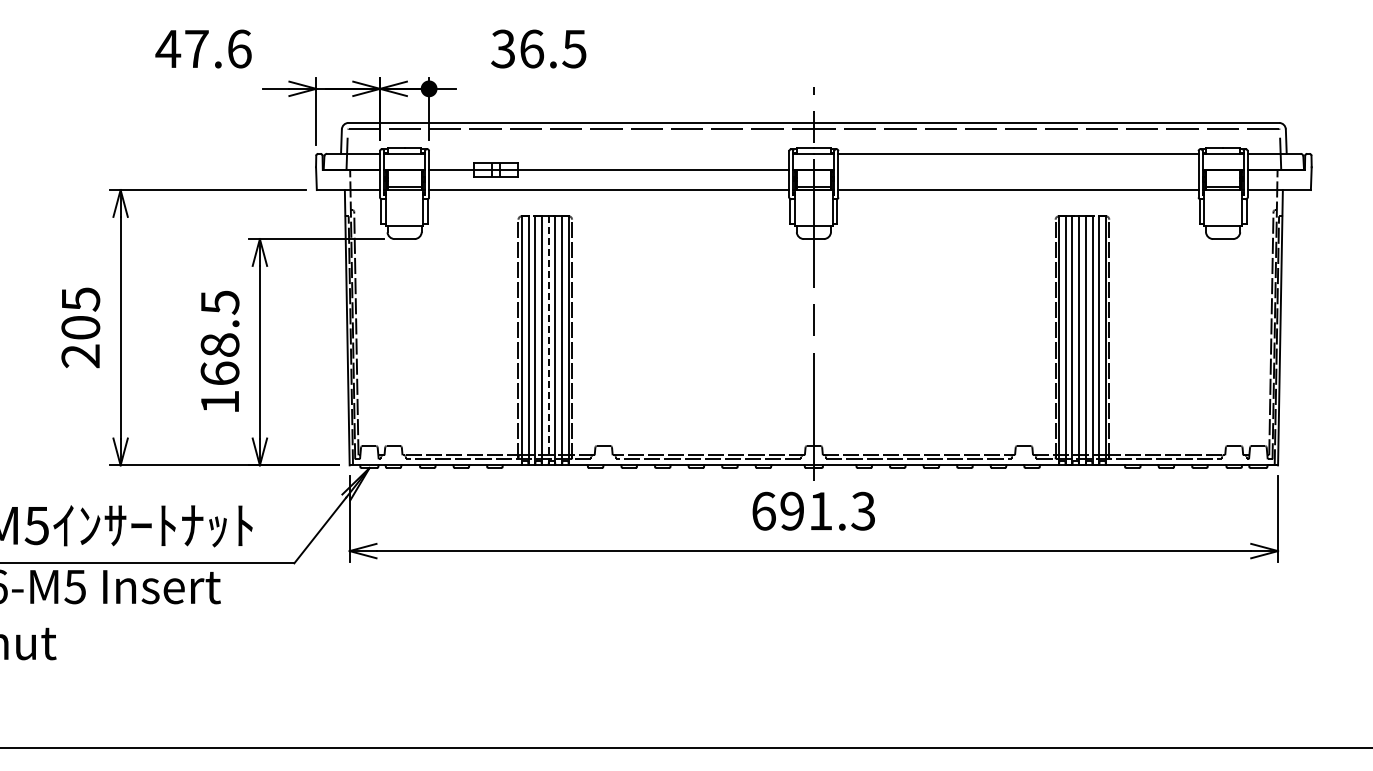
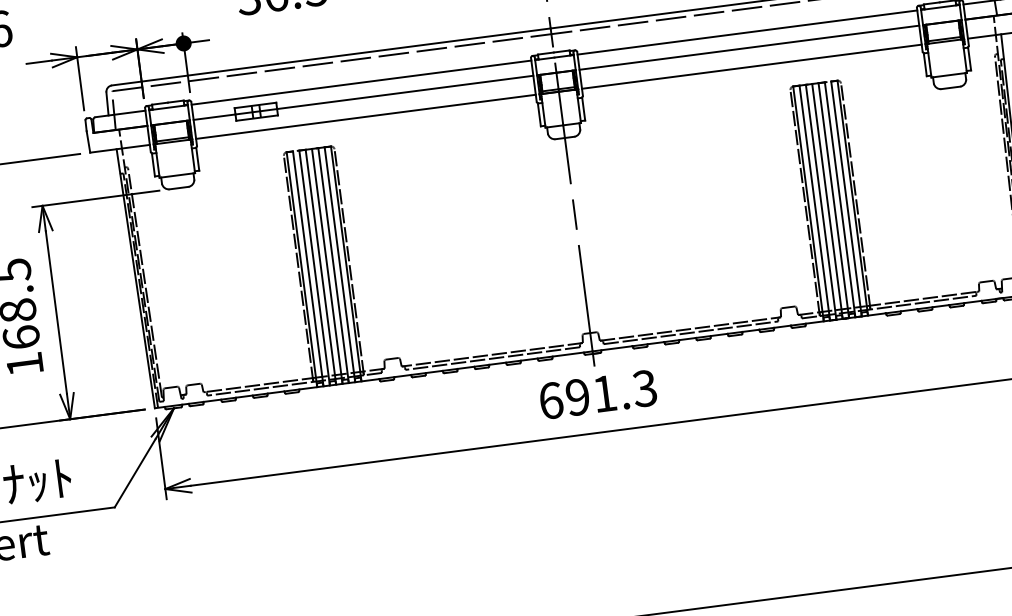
line: (609, 153) -> (361, 82), added
line: (1018, 169) -> (749, 47), added
line: (548, 340) -> (327, 266), dashed -> solid

